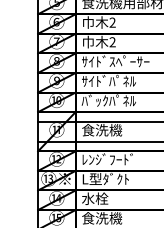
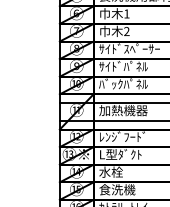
text: (112, 22) -> (126, 13), 2 -> 1
text: (108, 130) -> (123, 110), 食洗機 -> 加熱機器

